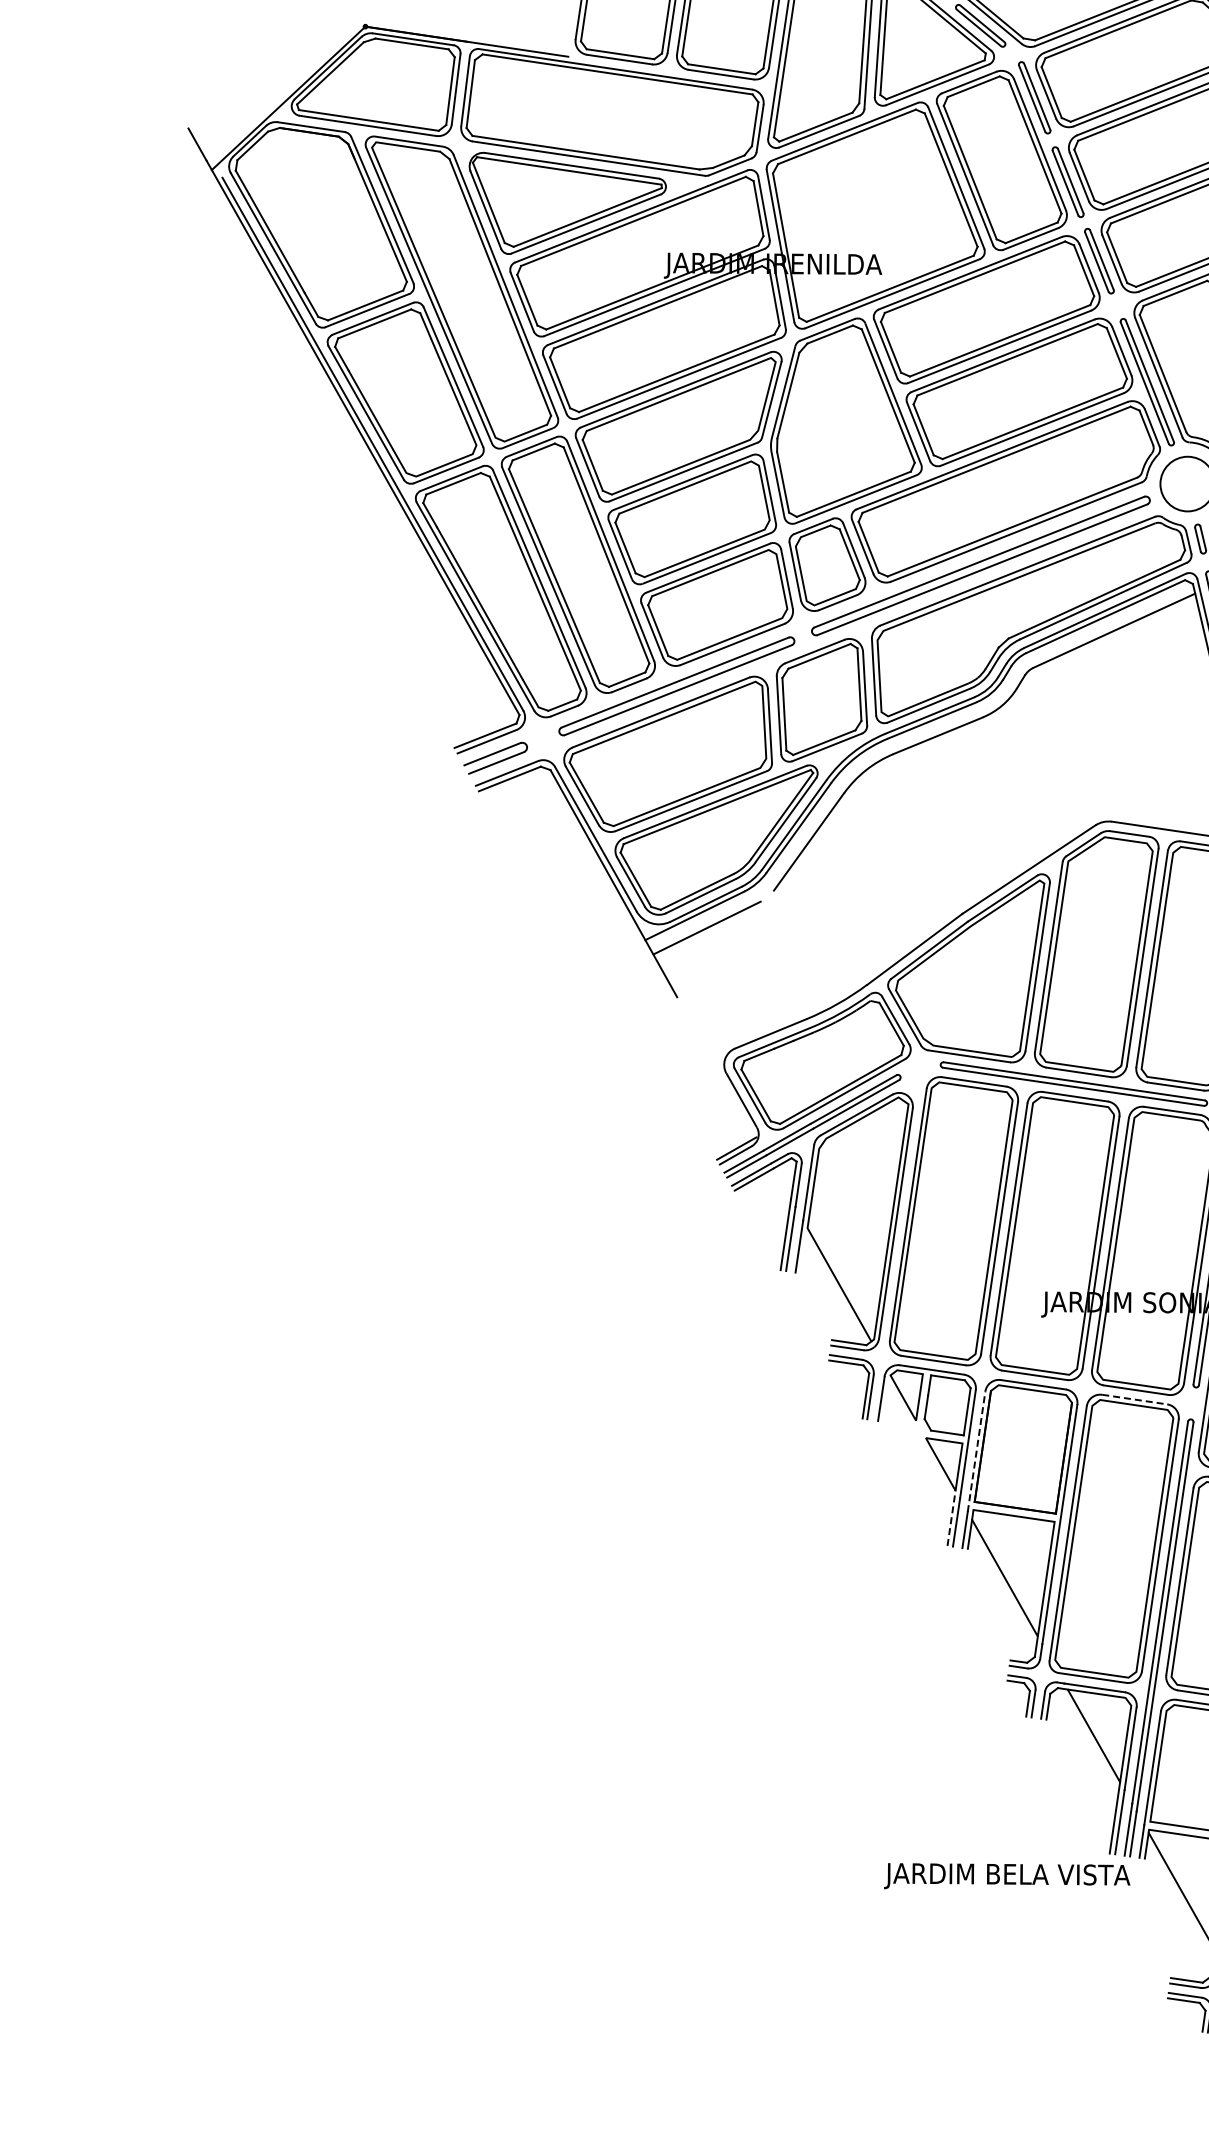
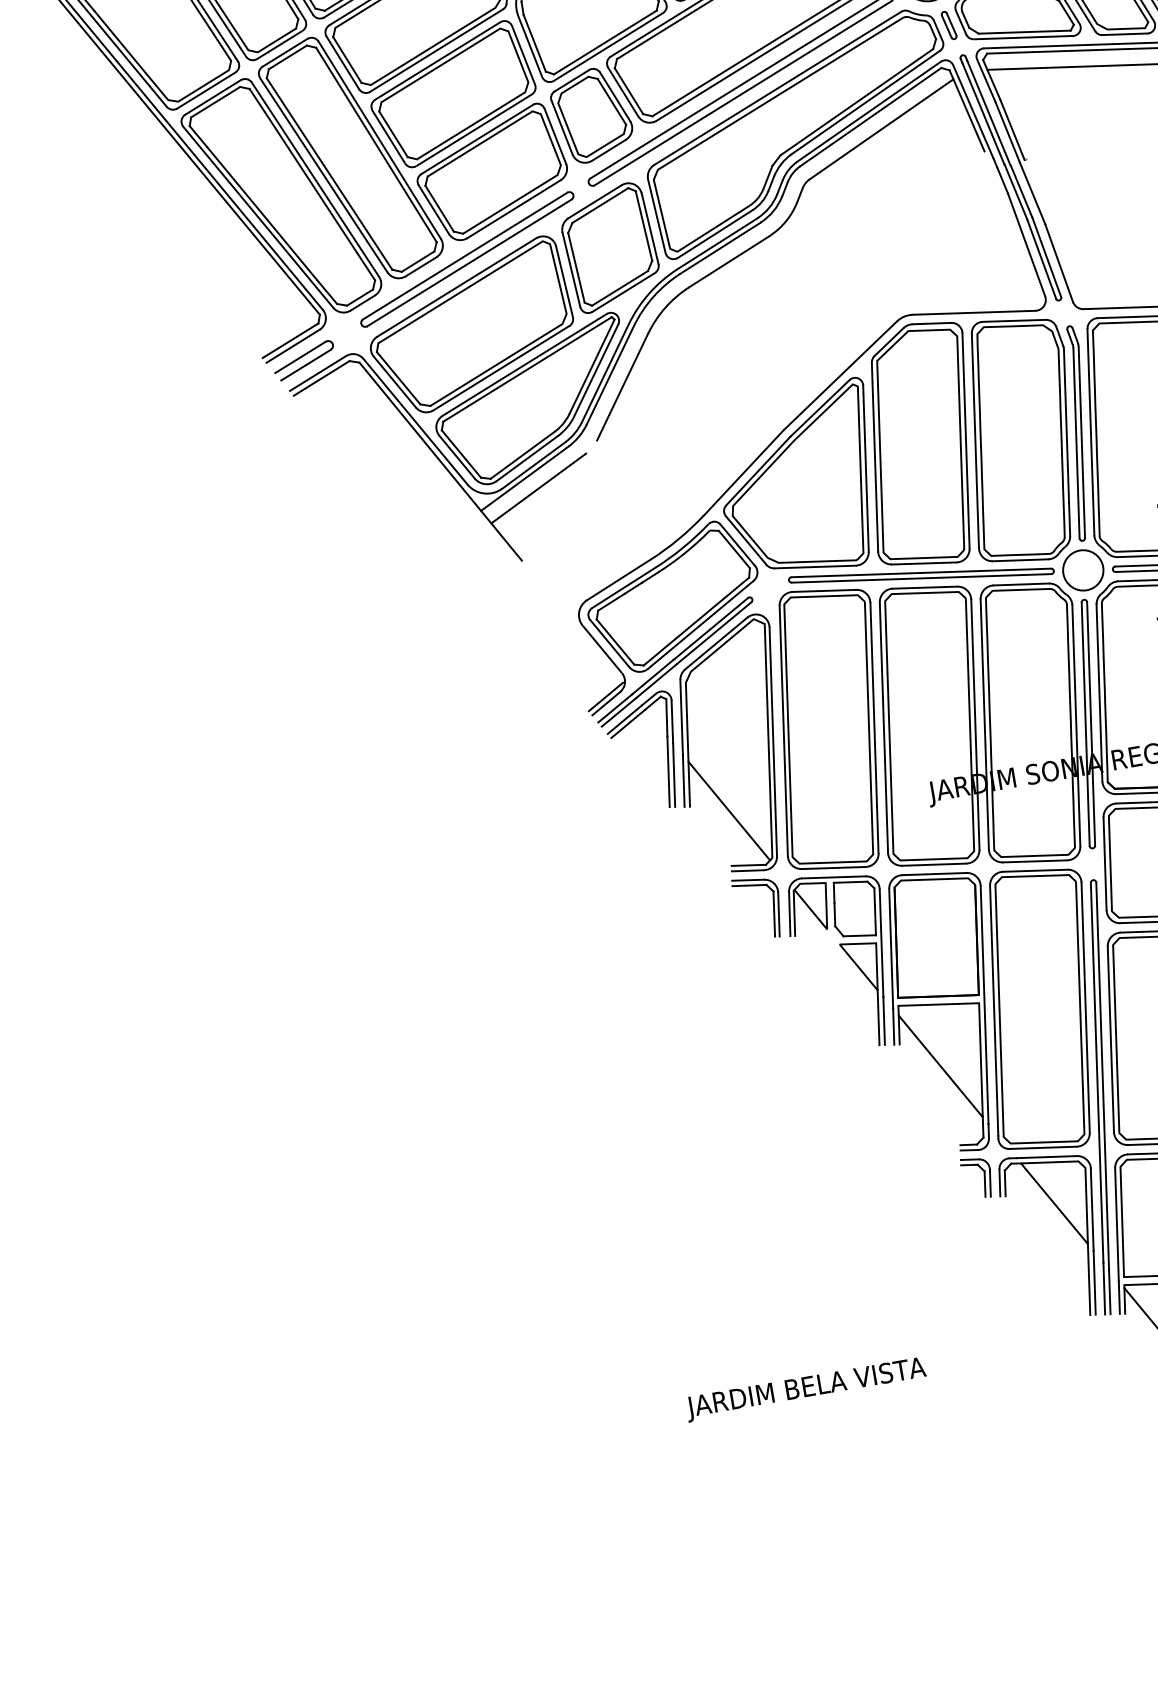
line: (804, 1250) -> (689, 783), added
line: (885, 1398) -> (793, 913), added
line: (1134, 1399) -> (1035, 870), dashed -> solid
line: (976, 1451) -> (891, 948), dashed -> solid
line: (951, 1518) -> (878, 1017), dashed -> solid
text: (1007, 1876) -> (806, 1389), moved

